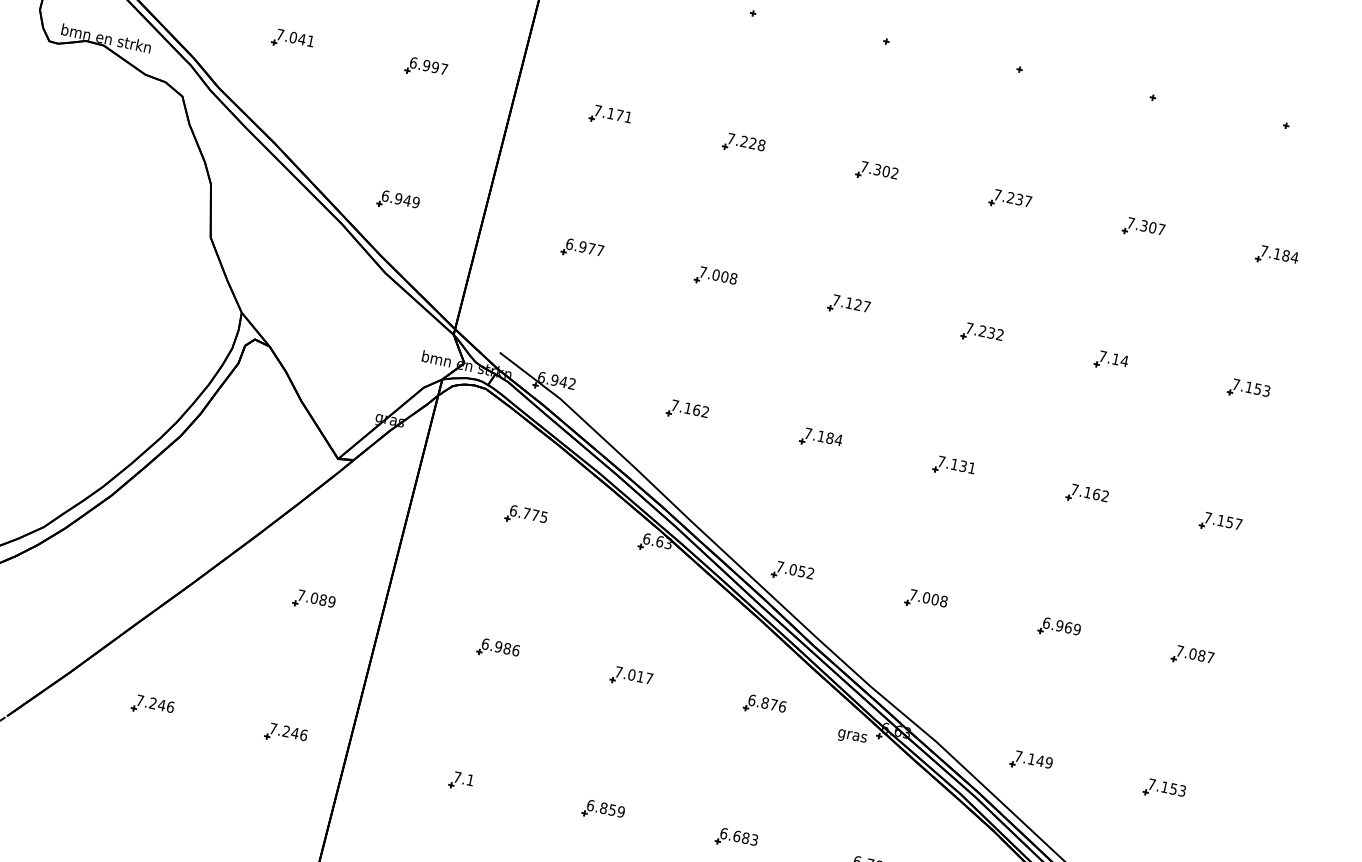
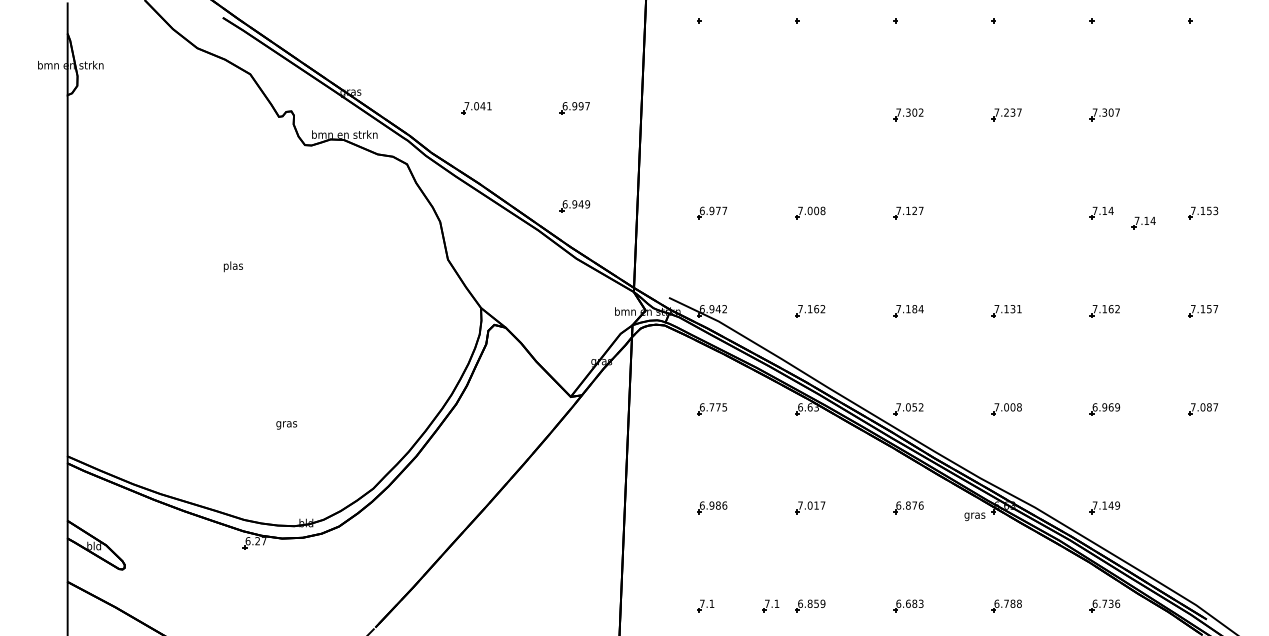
part: (609, 116) -> (711, 114), removed
part: (744, 144) -> (810, 114), removed
part: (1277, 256) -> (1203, 114), removed
part: (982, 333) -> (1006, 212), removed
part: (1165, 386) -> (1143, 222), added
part: (313, 600) -> (574, 500), removed
part: (152, 705) -> (476, 598), removed
part: (285, 733) -> (574, 598), removed
part: (1165, 790) -> (1203, 507), removed
part: (549, 799) -> (770, 605), added

